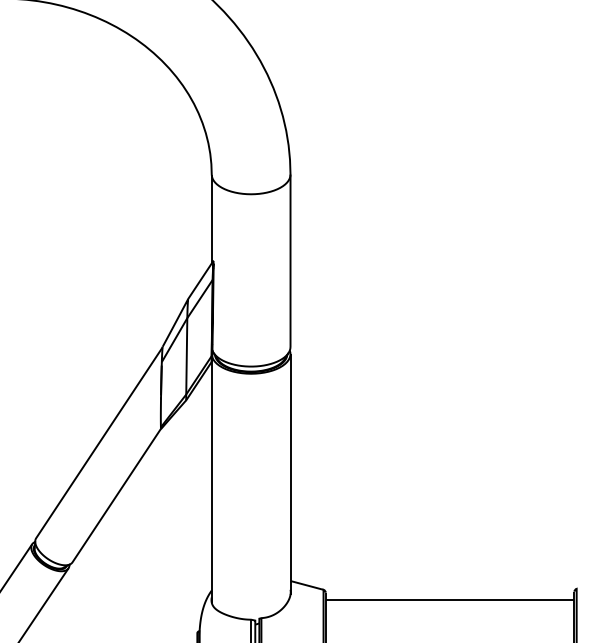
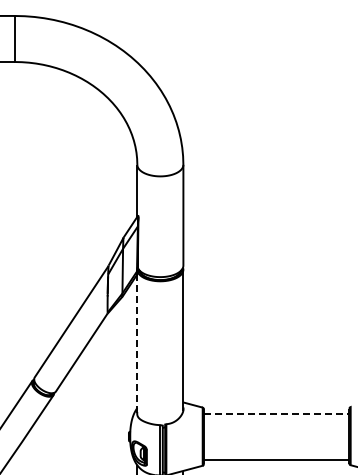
line: (211, 483) -> (137, 345), solid -> dashed
line: (449, 599) -> (276, 413), solid -> dashed

